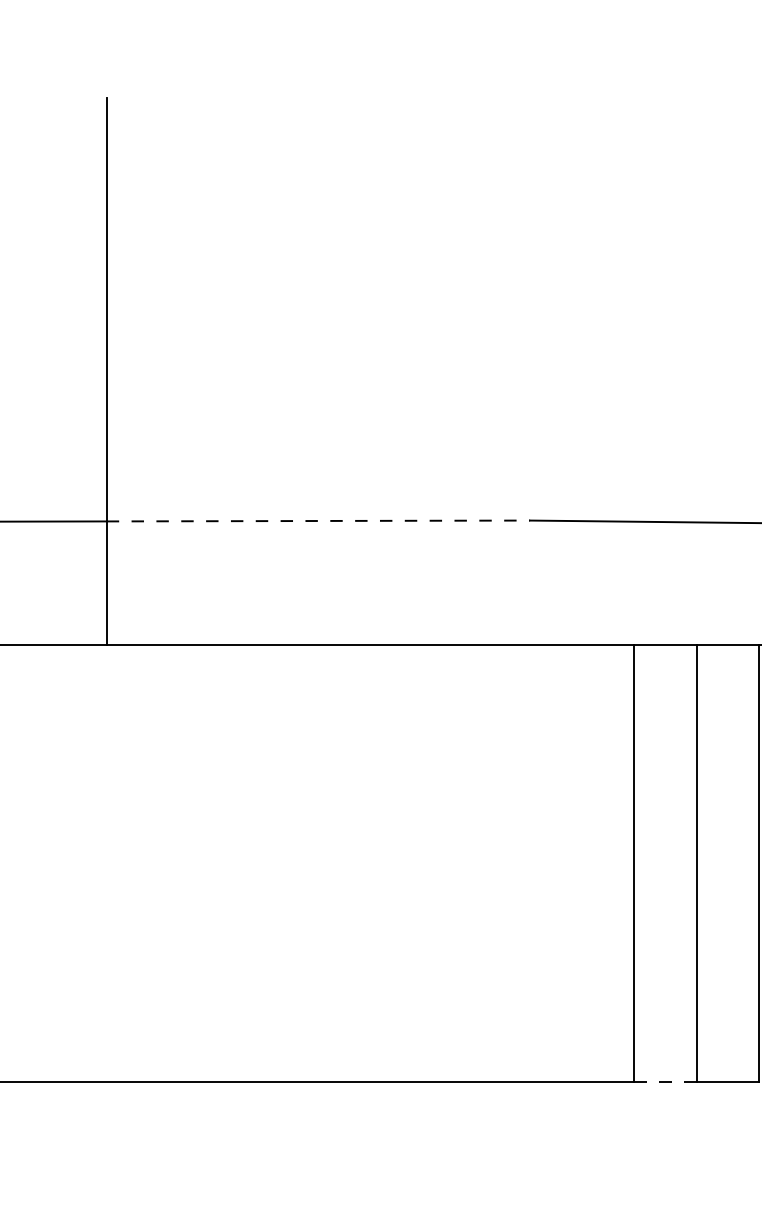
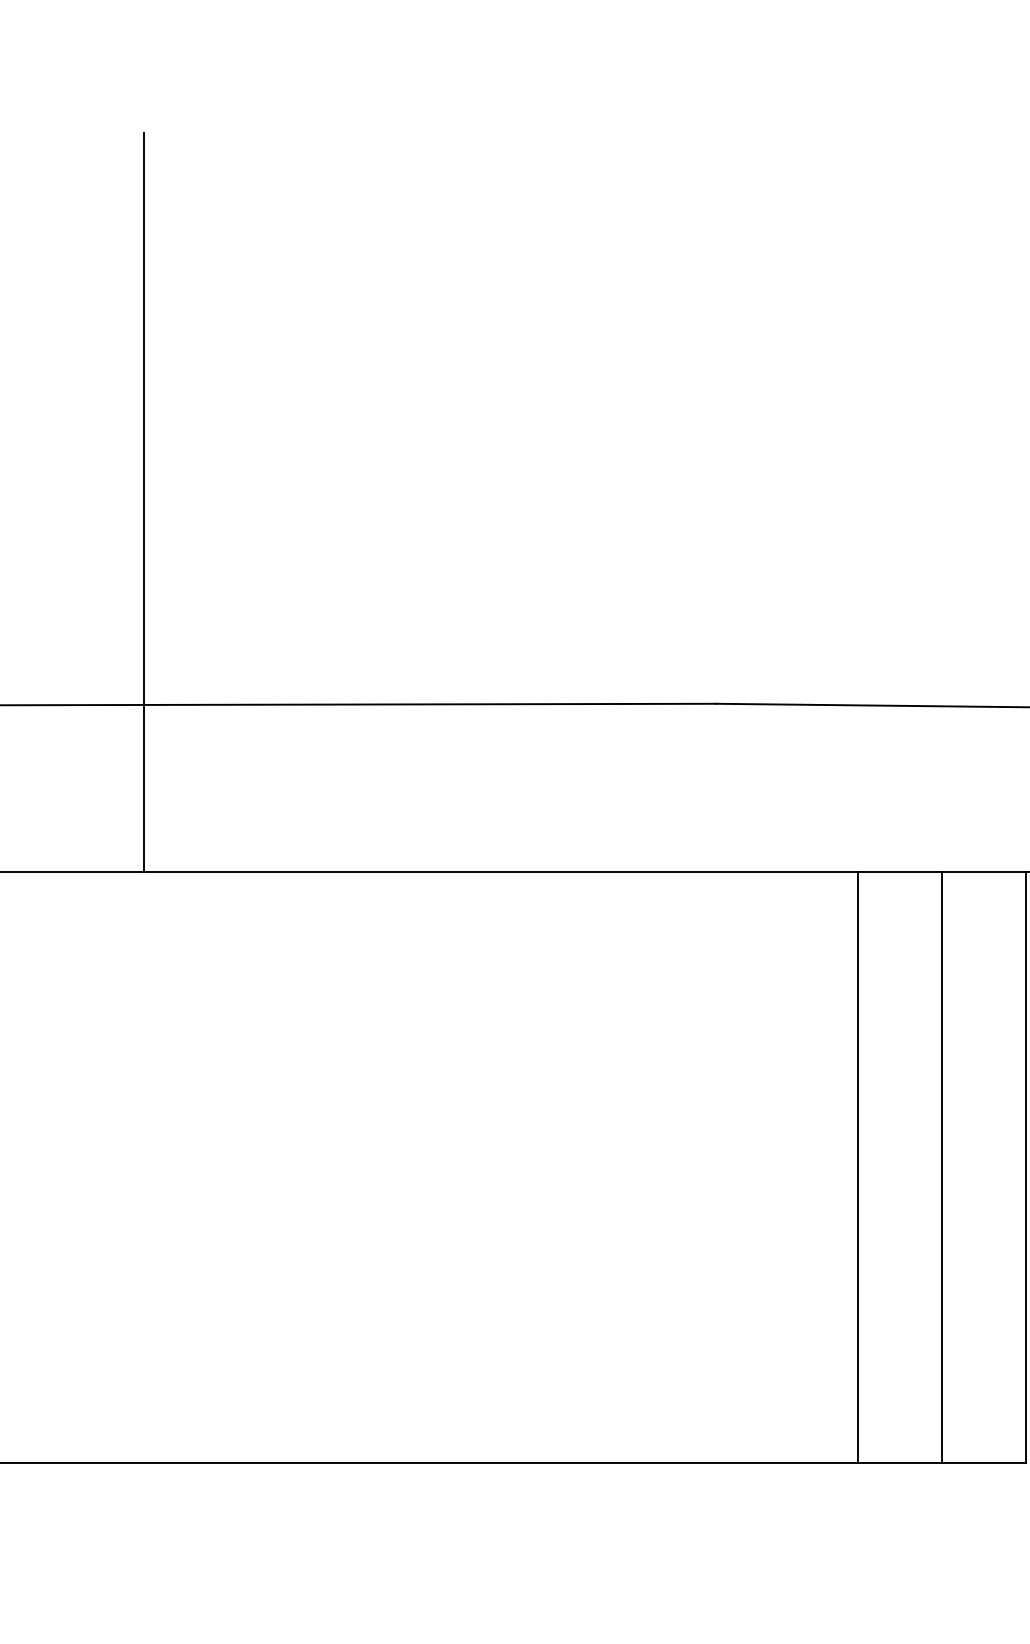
line: (318, 521) -> (430, 704), dashed -> solid
line: (665, 1081) -> (899, 1462), dashed -> solid

